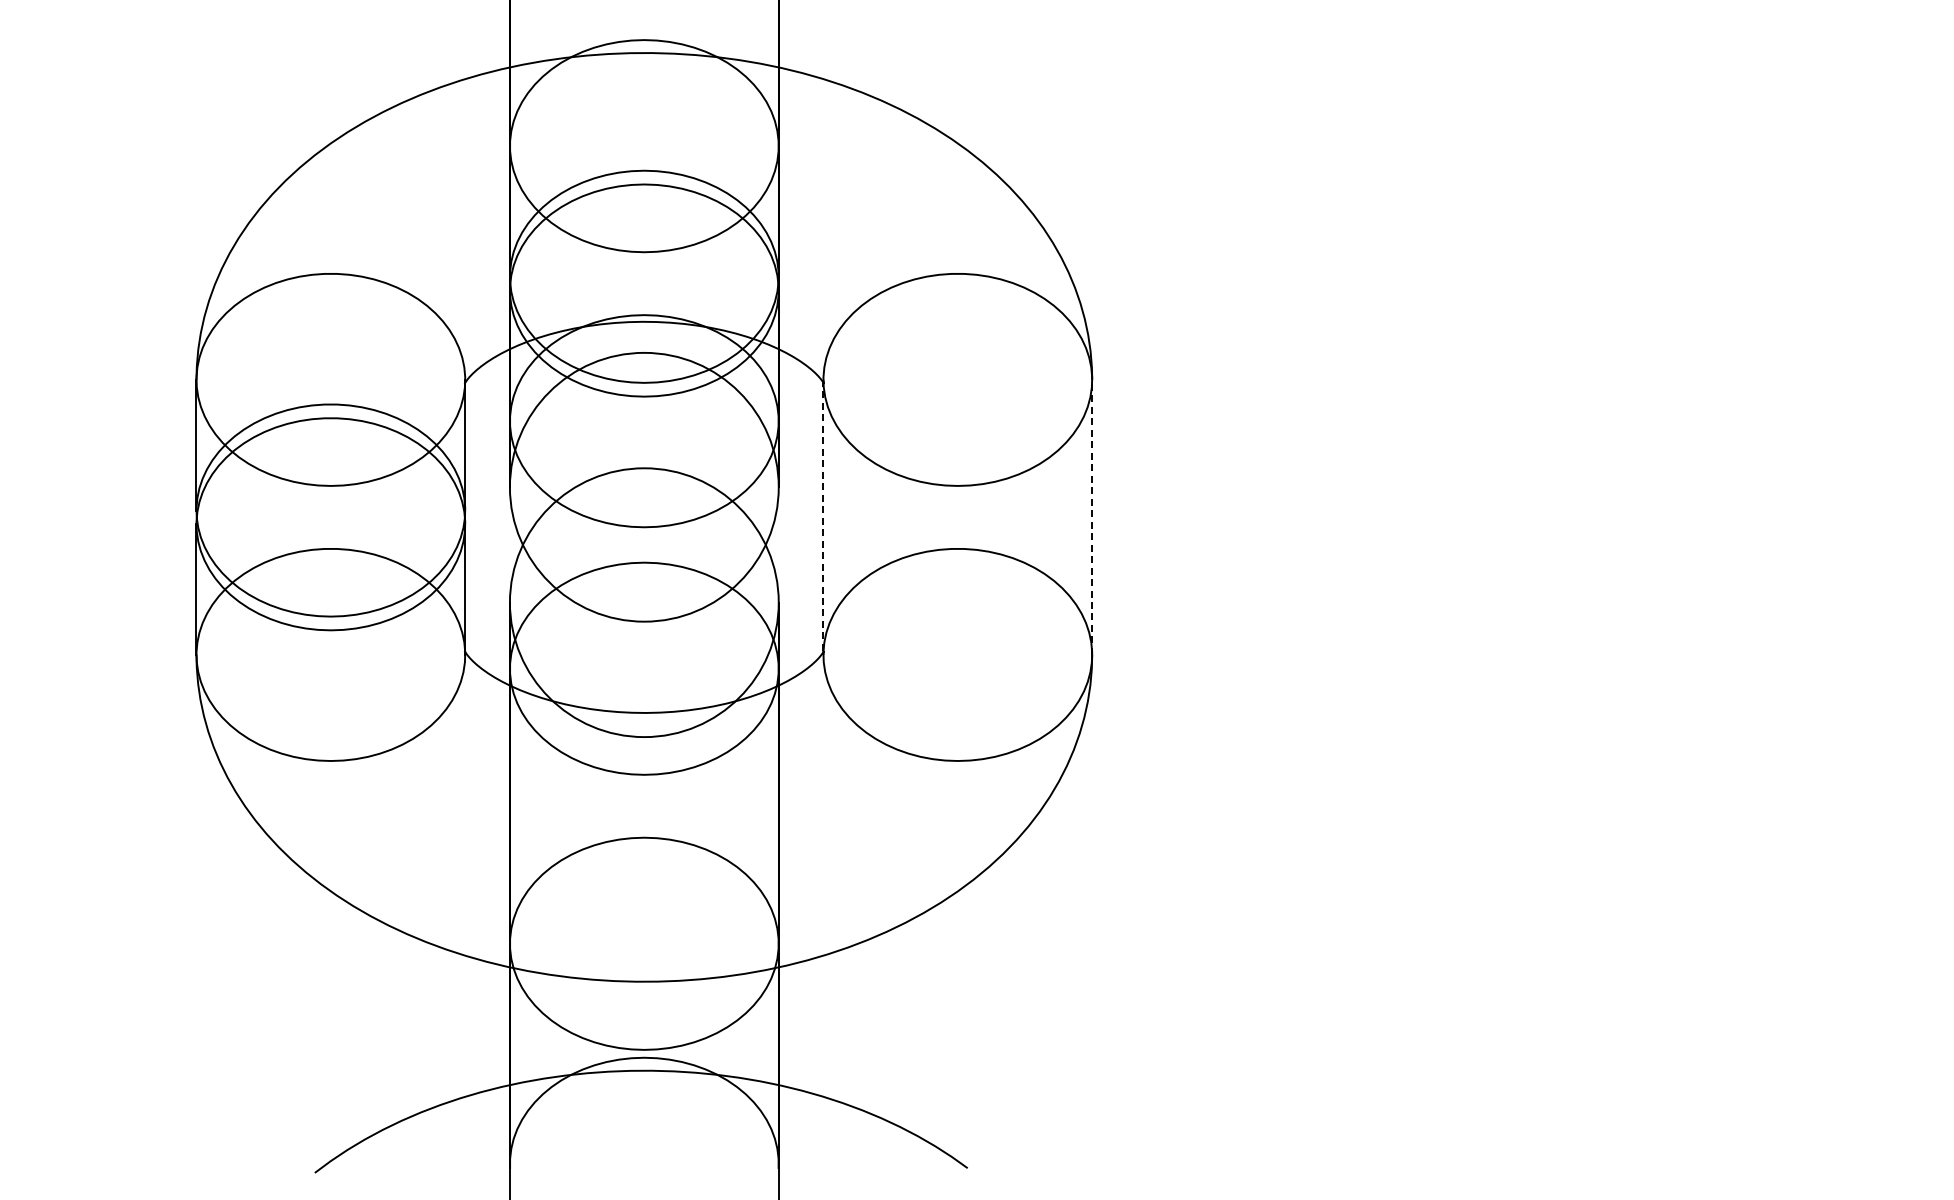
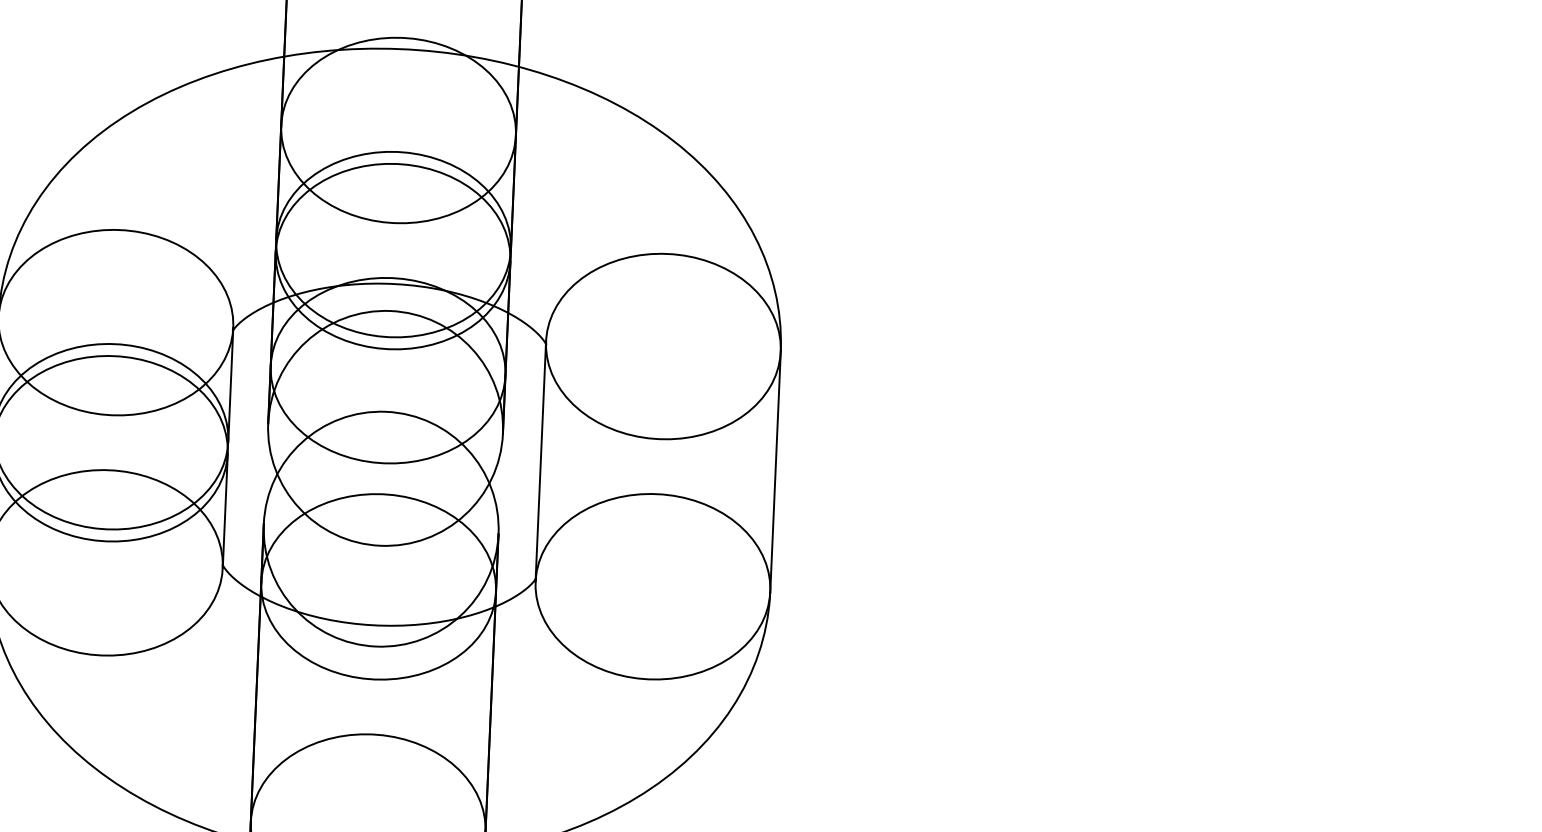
line: (823, 517) -> (540, 461), dashed -> solid
line: (1092, 517) -> (775, 471), dashed -> solid

